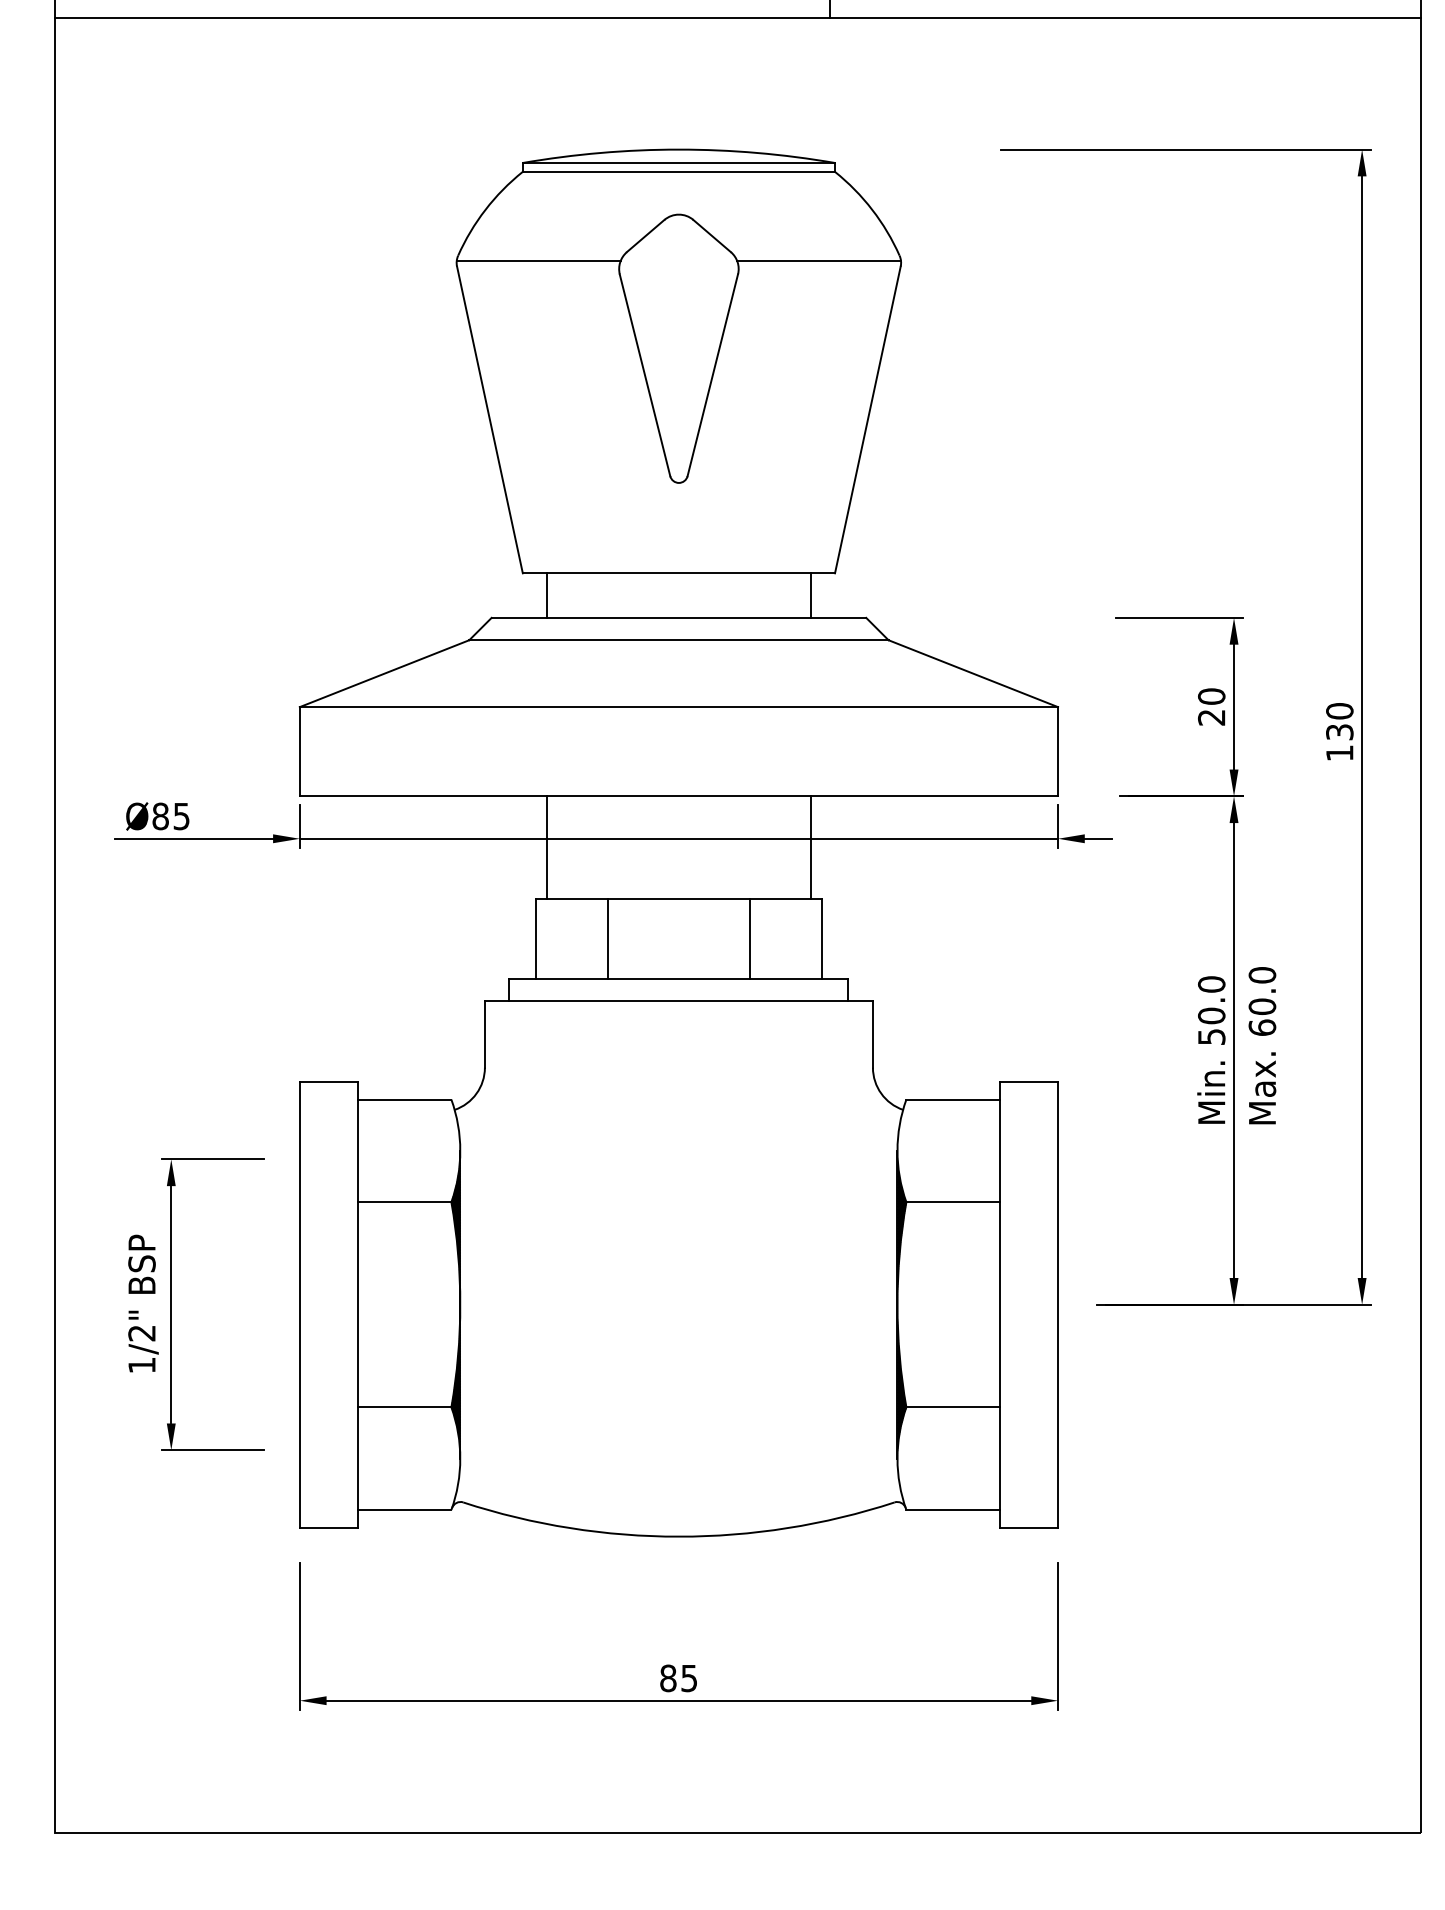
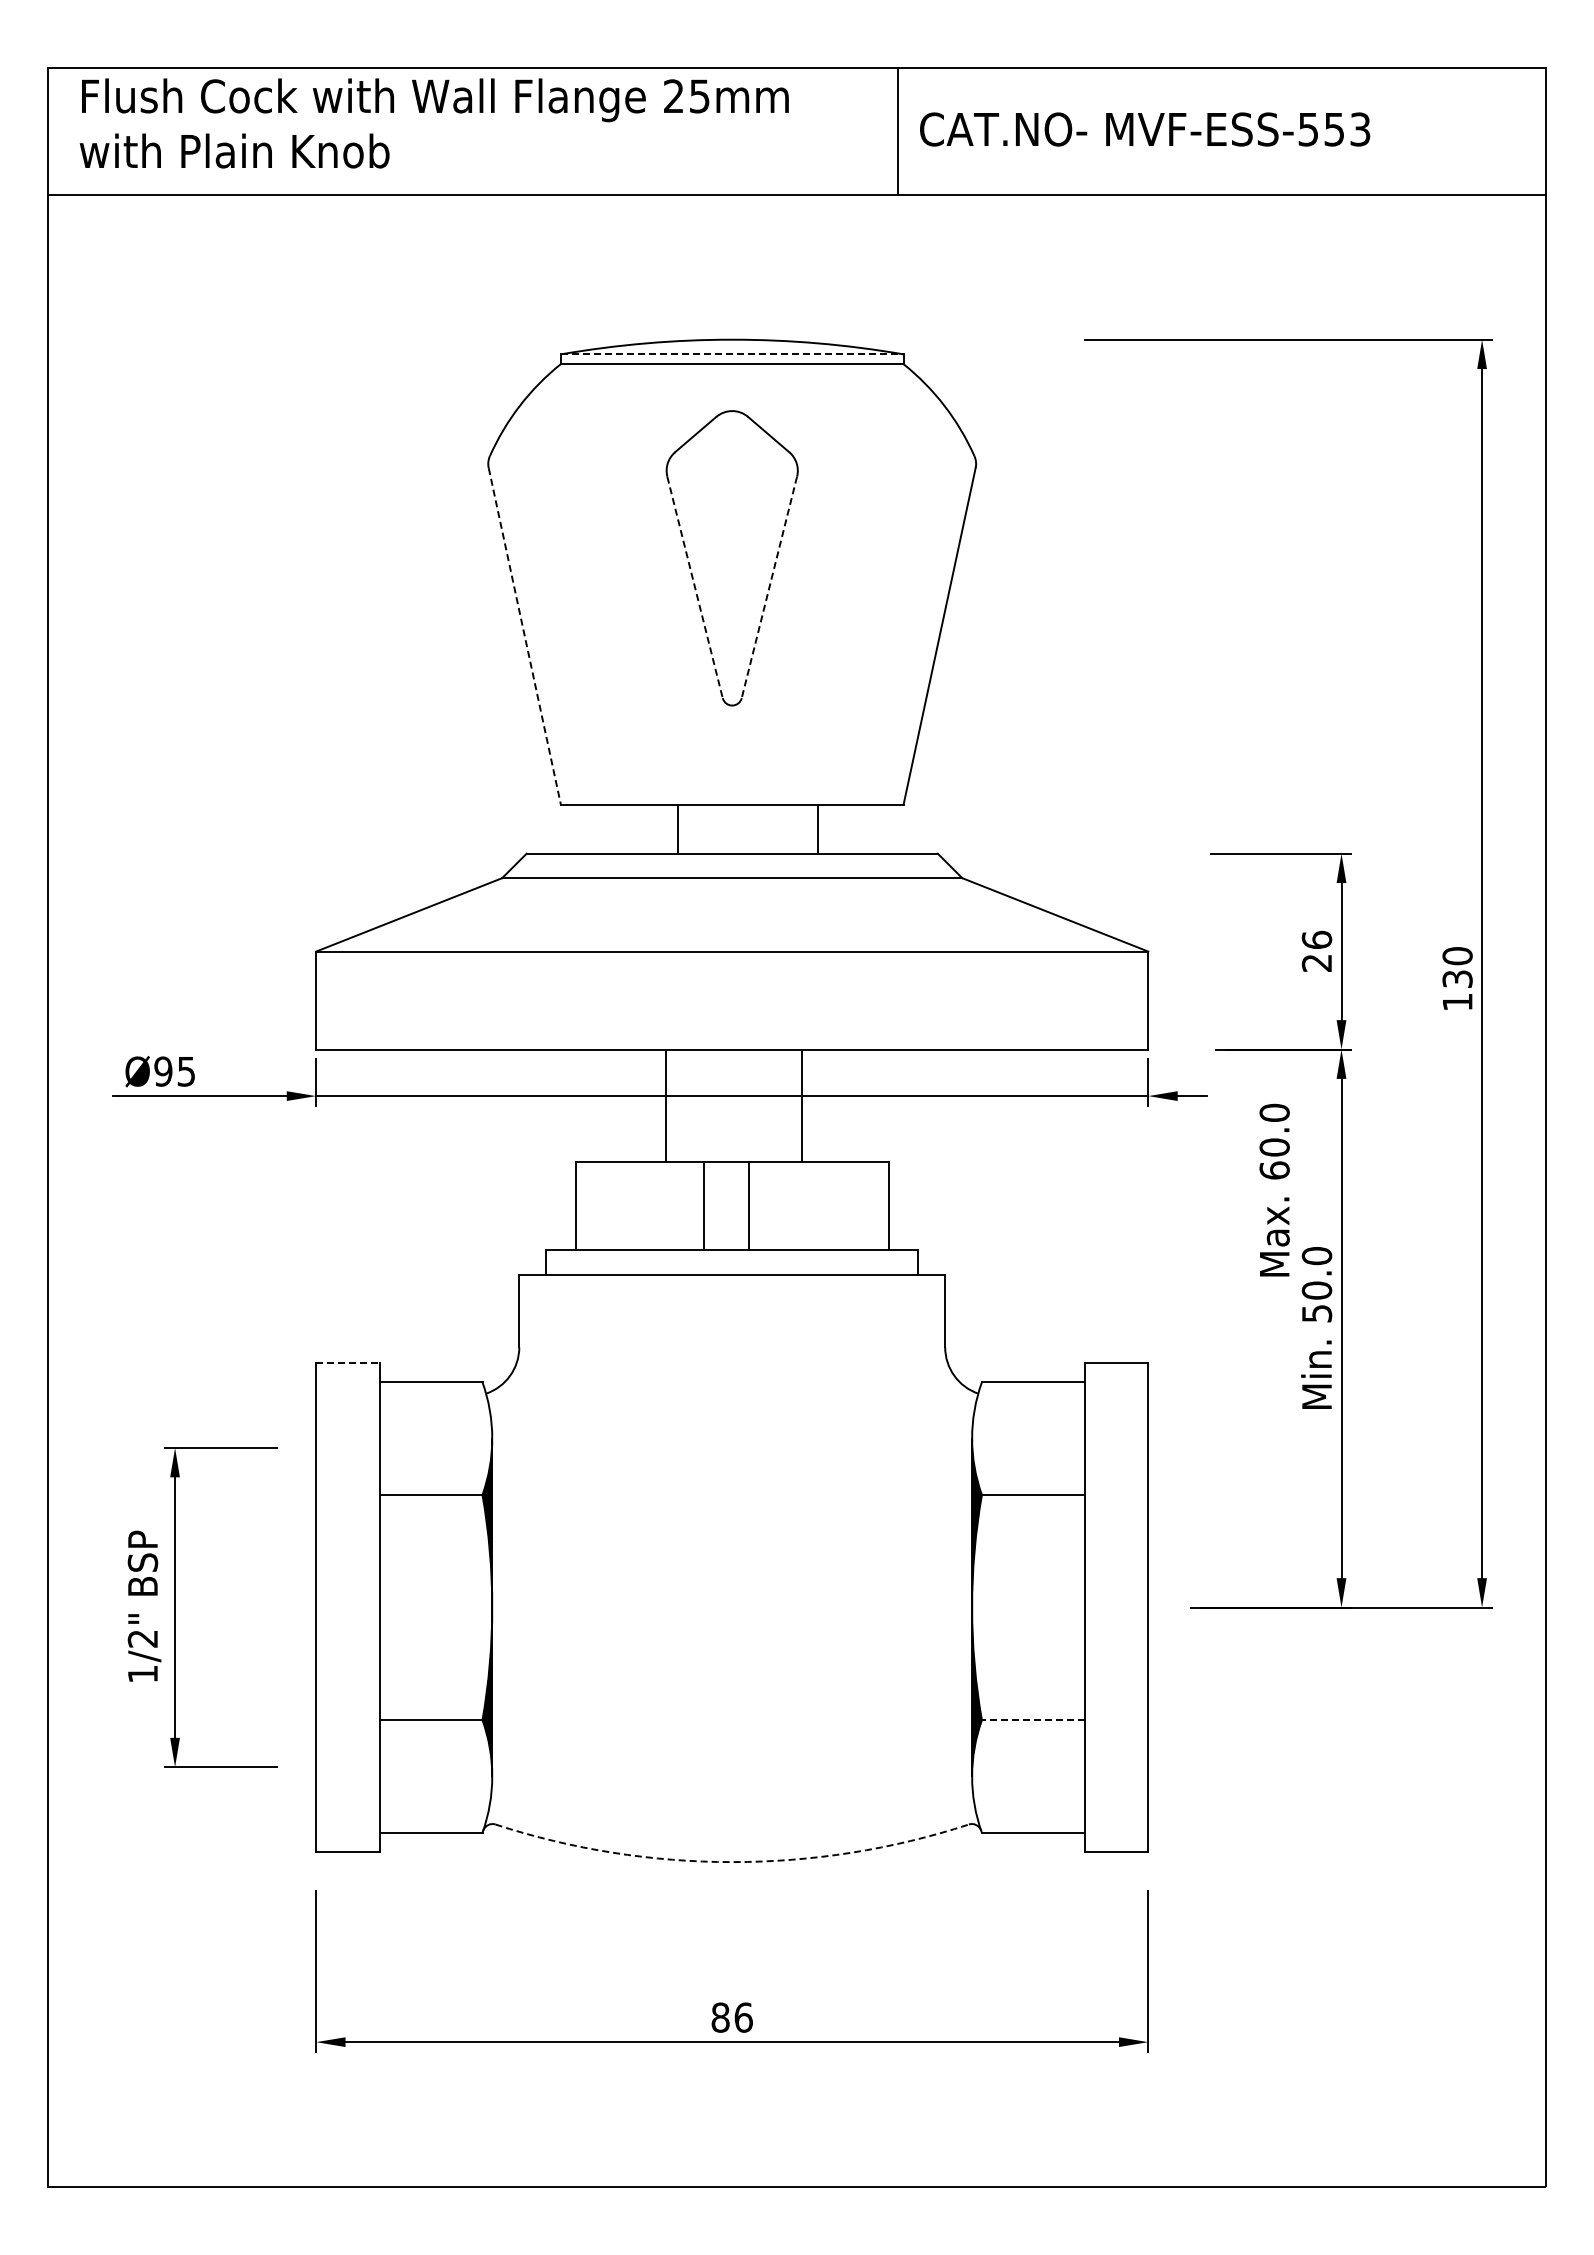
line: (679, 163) -> (732, 354), solid -> dashed
line: (538, 261) -> (578, 462), removed
line: (819, 261) -> (886, 462), removed
line: (645, 375) -> (695, 587), solid -> dashed
line: (712, 375) -> (769, 587), solid -> dashed
line: (489, 420) -> (524, 636), solid -> dashed
line: (547, 594) -> (677, 828), moved
line: (810, 594) -> (817, 828), moved
text: (1211, 696) -> (1316, 939), 20 -> 26
text: (160, 816) -> (163, 1071), Ø85 -> Ø95
line: (547, 847) -> (665, 1105), moved
line: (810, 847) -> (801, 1105), moved
line: (607, 939) -> (703, 1206), moved
line: (750, 939) -> (748, 1206), moved
text: (1262, 1045) -> (1274, 1189), moved
line: (328, 1081) -> (347, 1362), solid -> dashed
line: (952, 1407) -> (1032, 1720), solid -> dashed
arc: (679, 1537) -> (732, 1862), solid -> dashed
text: (689, 1678) -> (743, 2017), 85 -> 86

